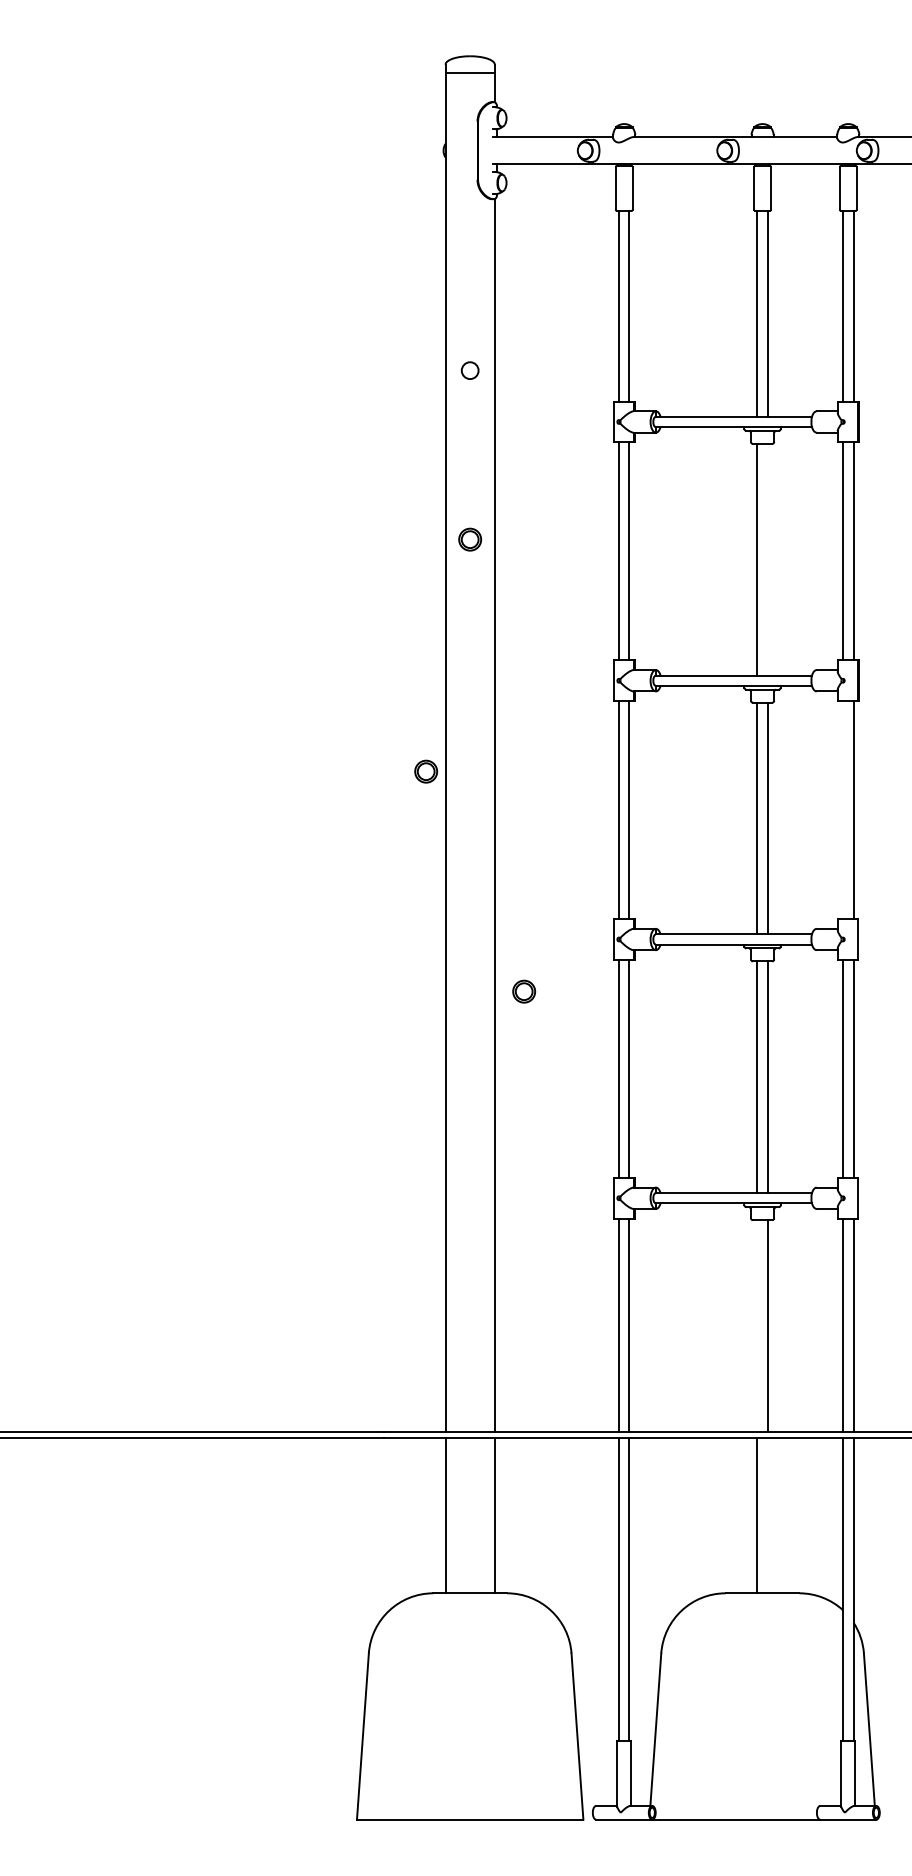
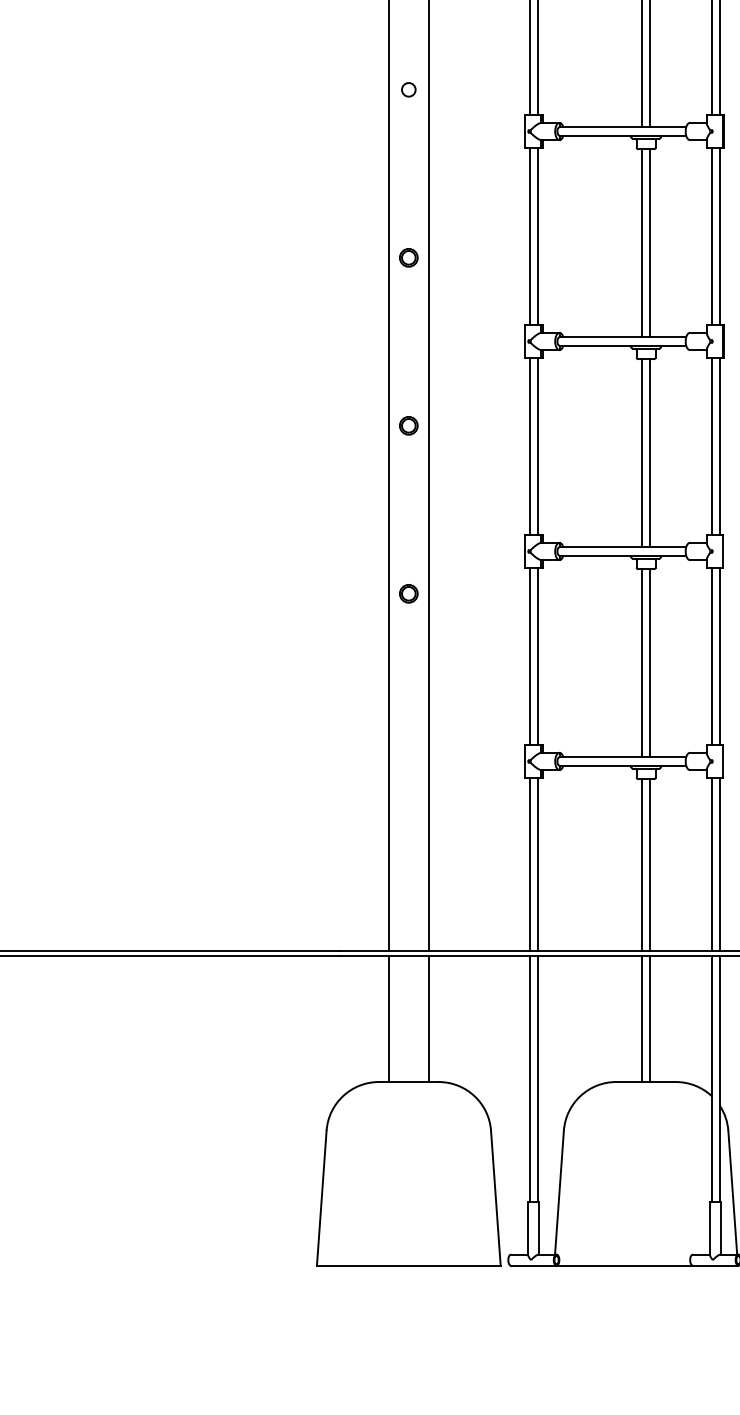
part: (470, 539) -> (409, 257), moved
line: (767, 559) -> (650, 243), added
part: (426, 771) -> (409, 425), moved
line: (843, 810) -> (711, 446), added
part: (524, 991) -> (409, 593), moved
line: (757, 1325) -> (641, 864), added
line: (767, 1515) -> (650, 1018), added

